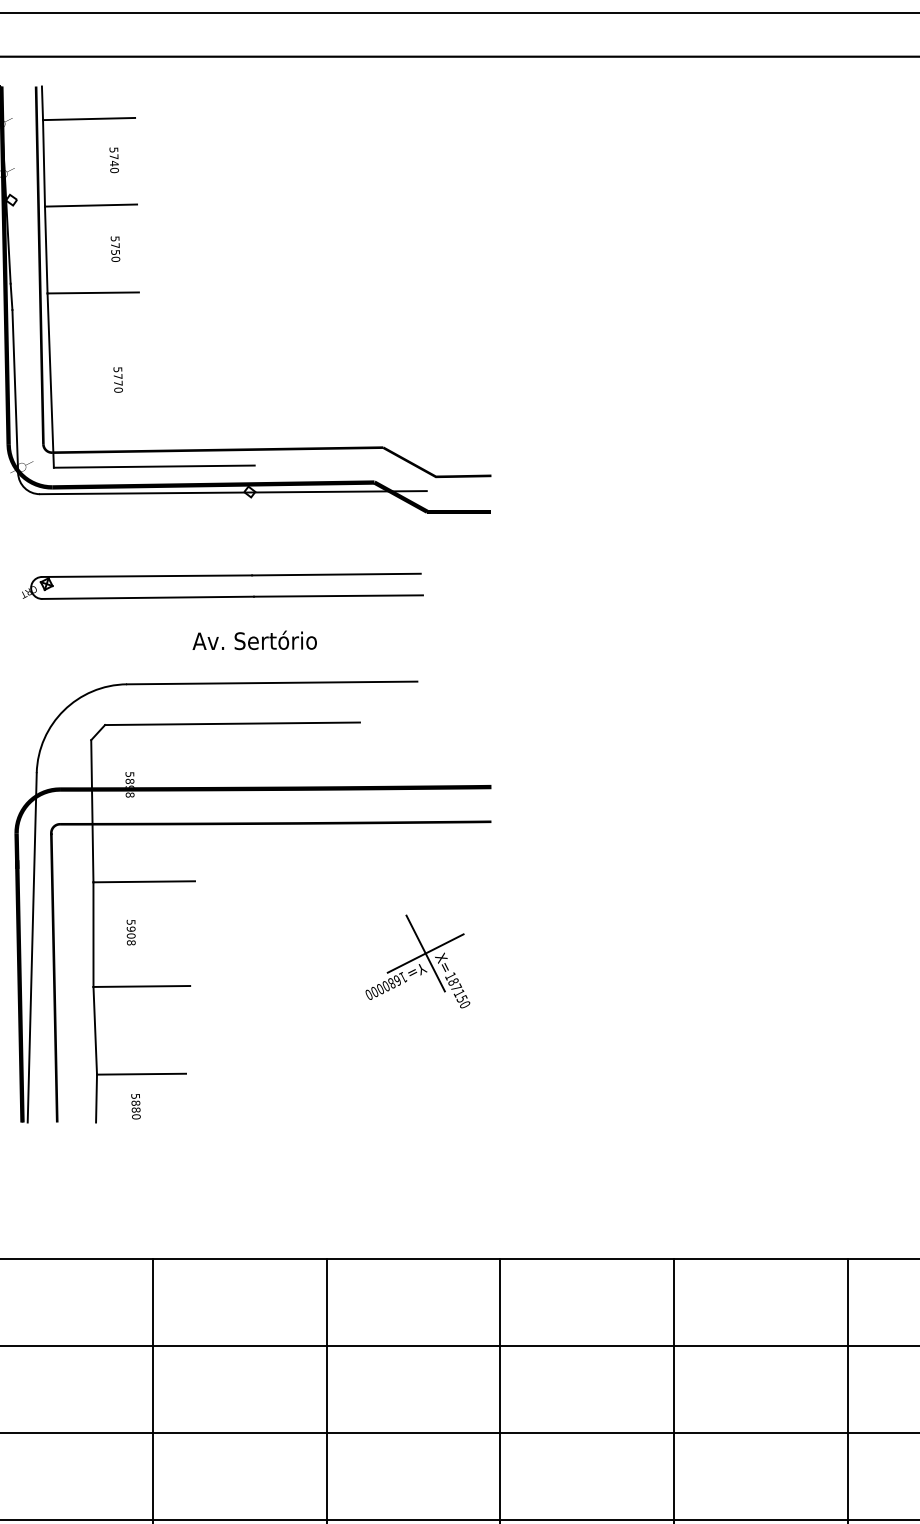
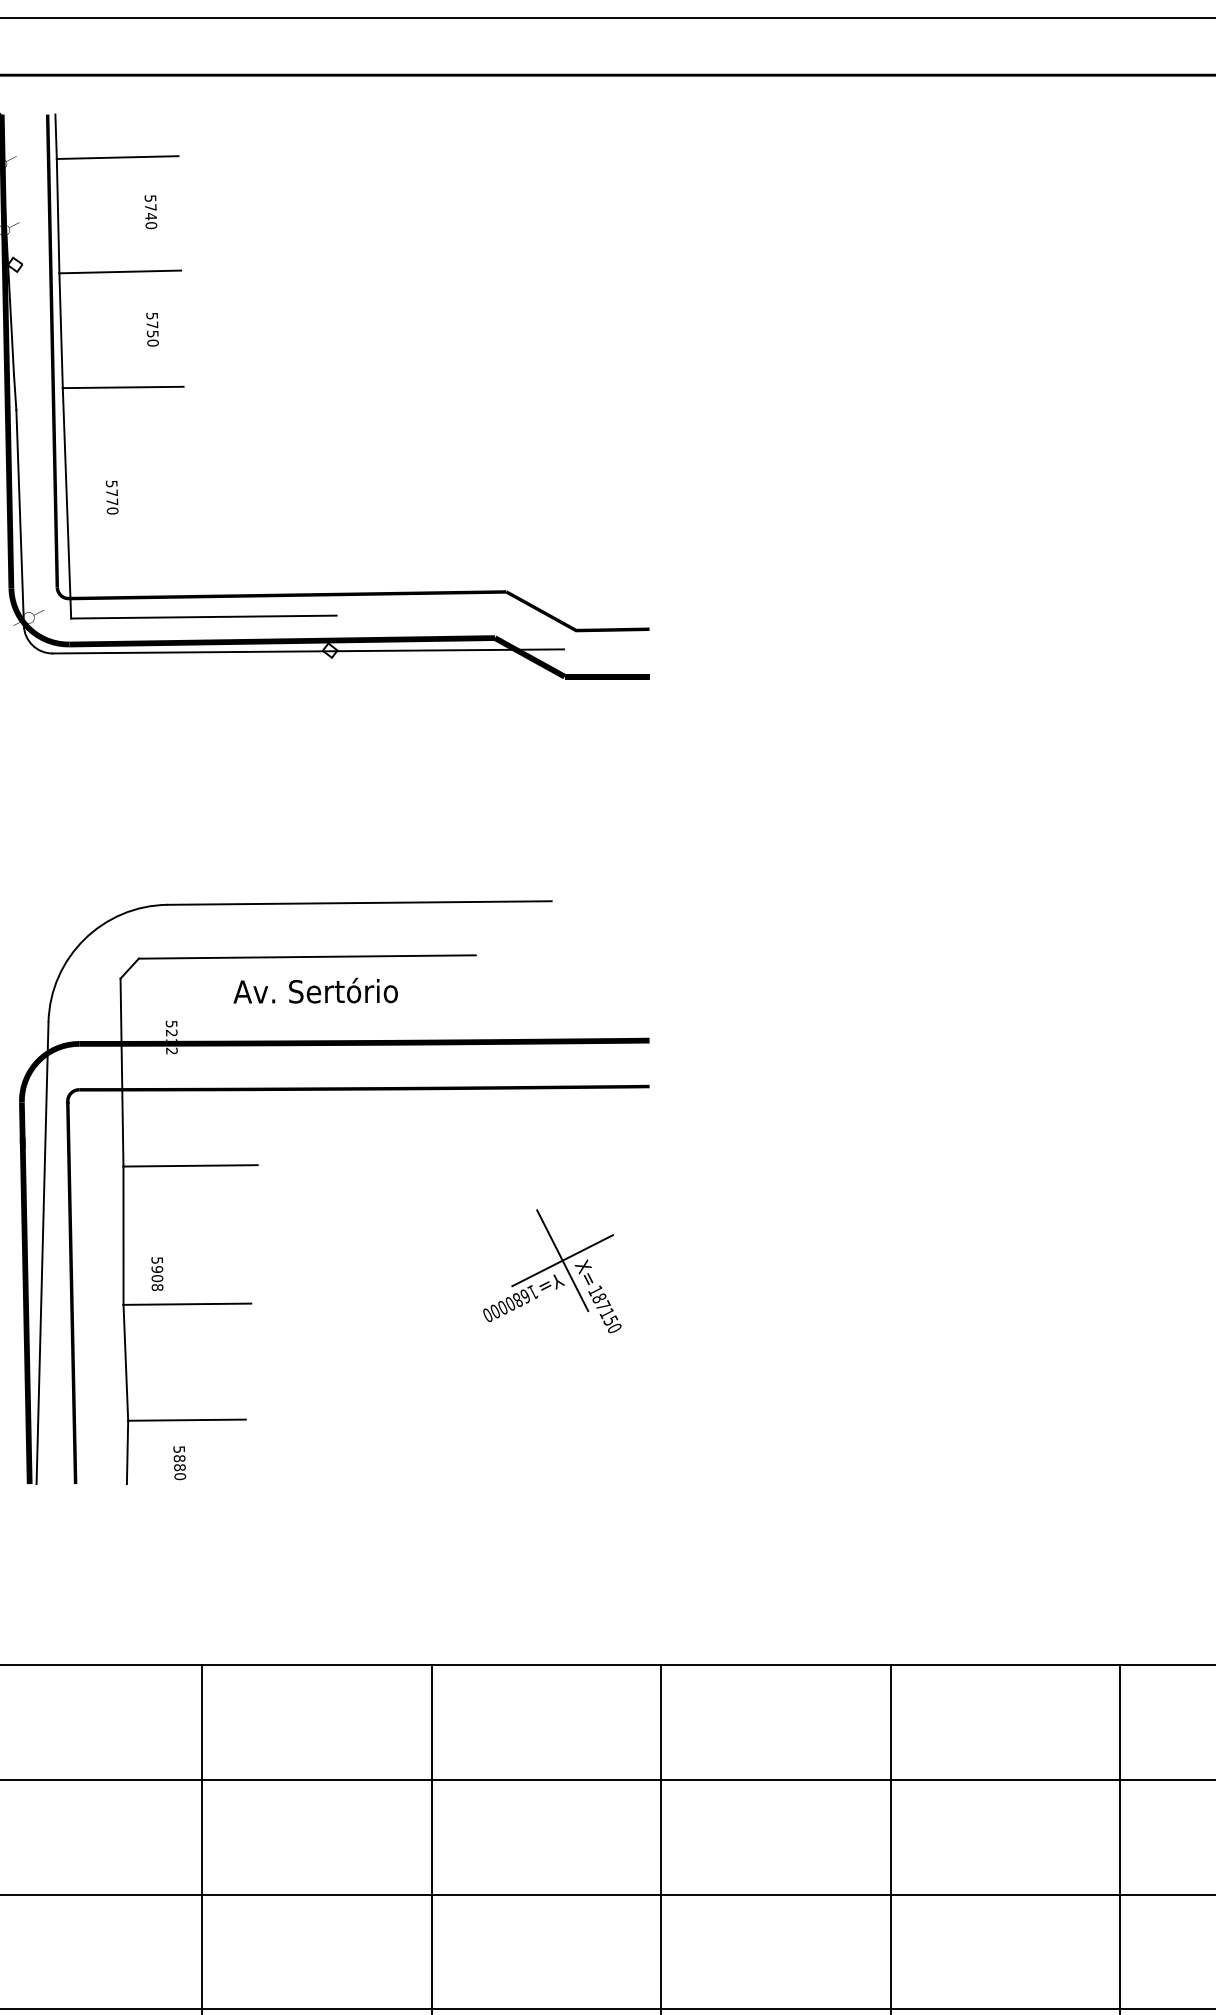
text: (117, 379) -> (111, 497), moved
part: (221, 576) -> (292, 762), removed
text: (254, 640) -> (315, 990), moved
text: (129, 787) -> (171, 1041), 5898 -> 5212
text: (131, 932) -> (157, 1273), moved

